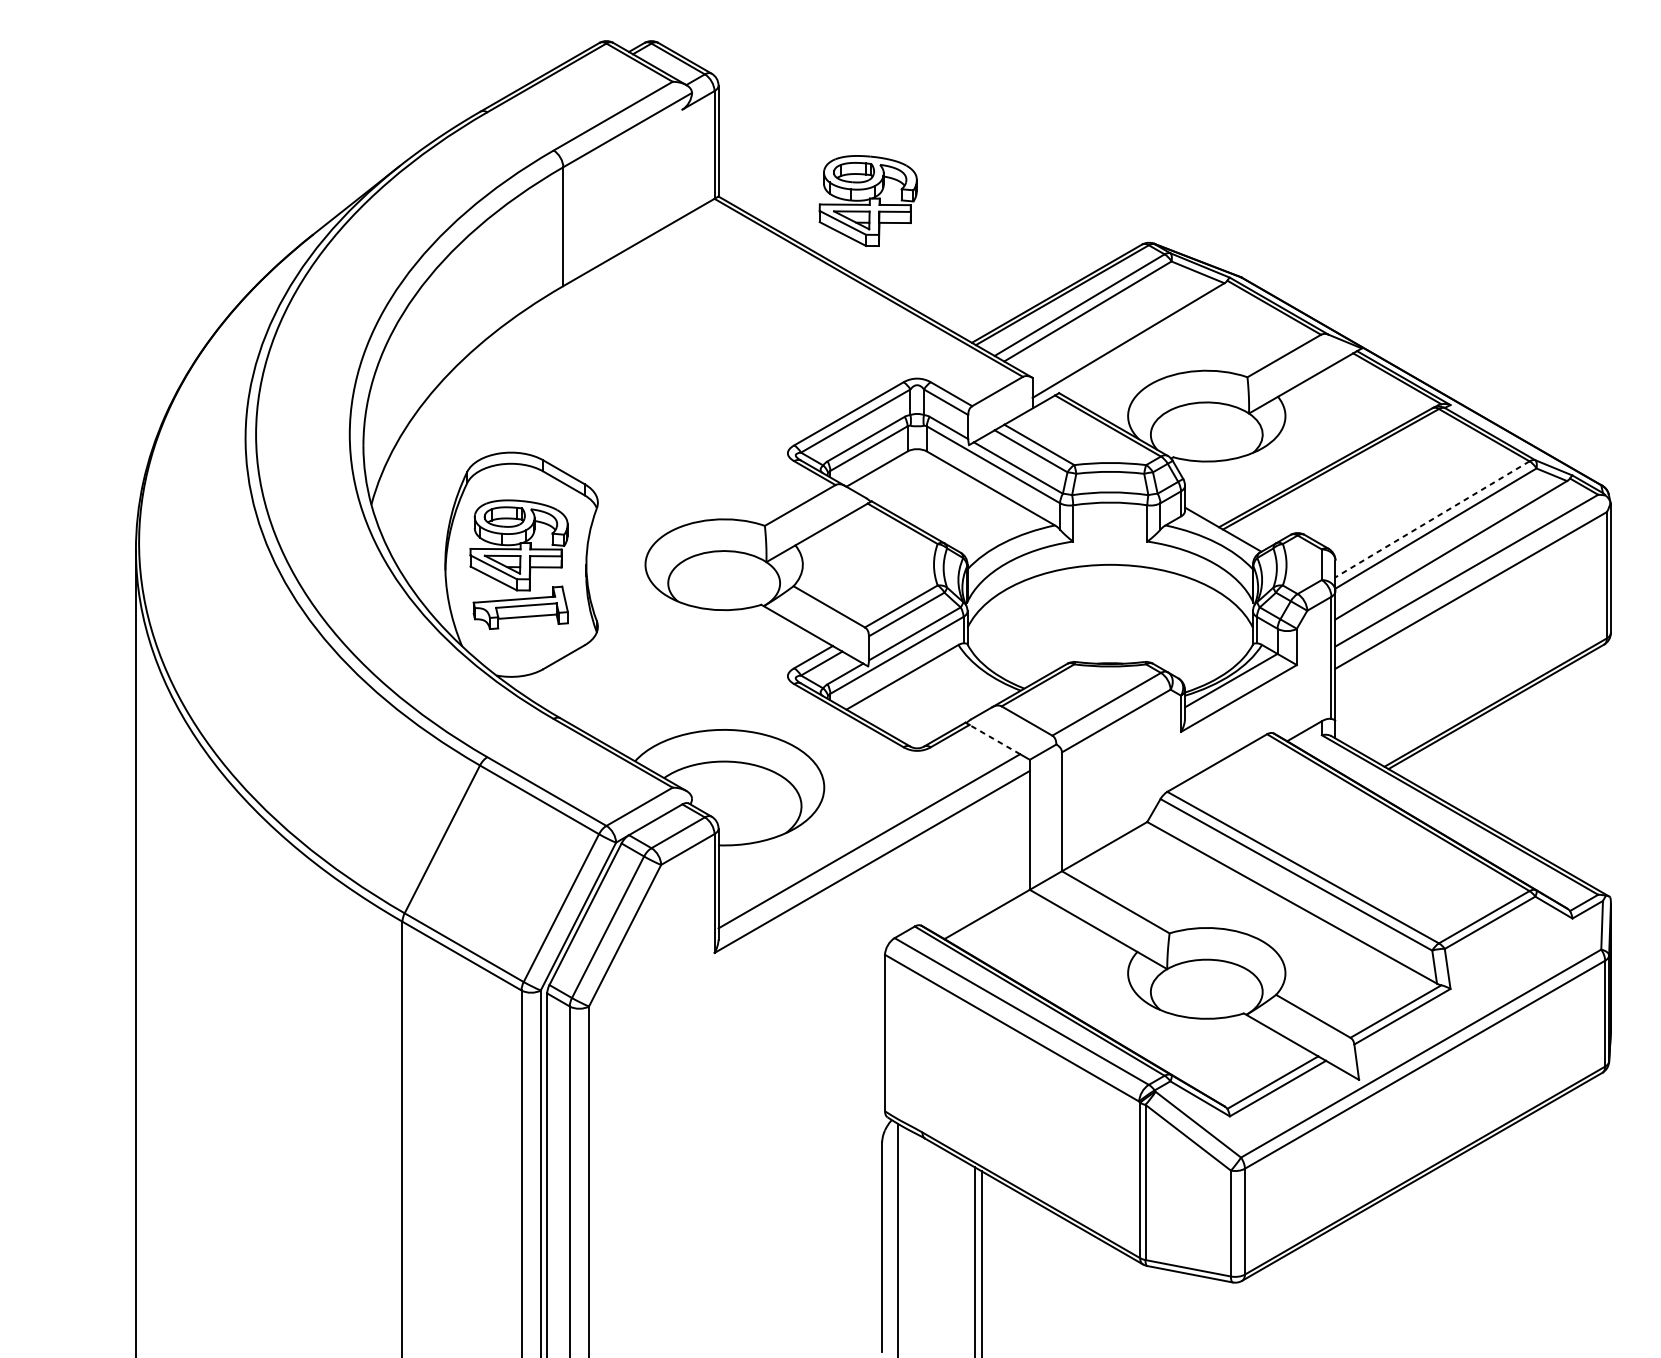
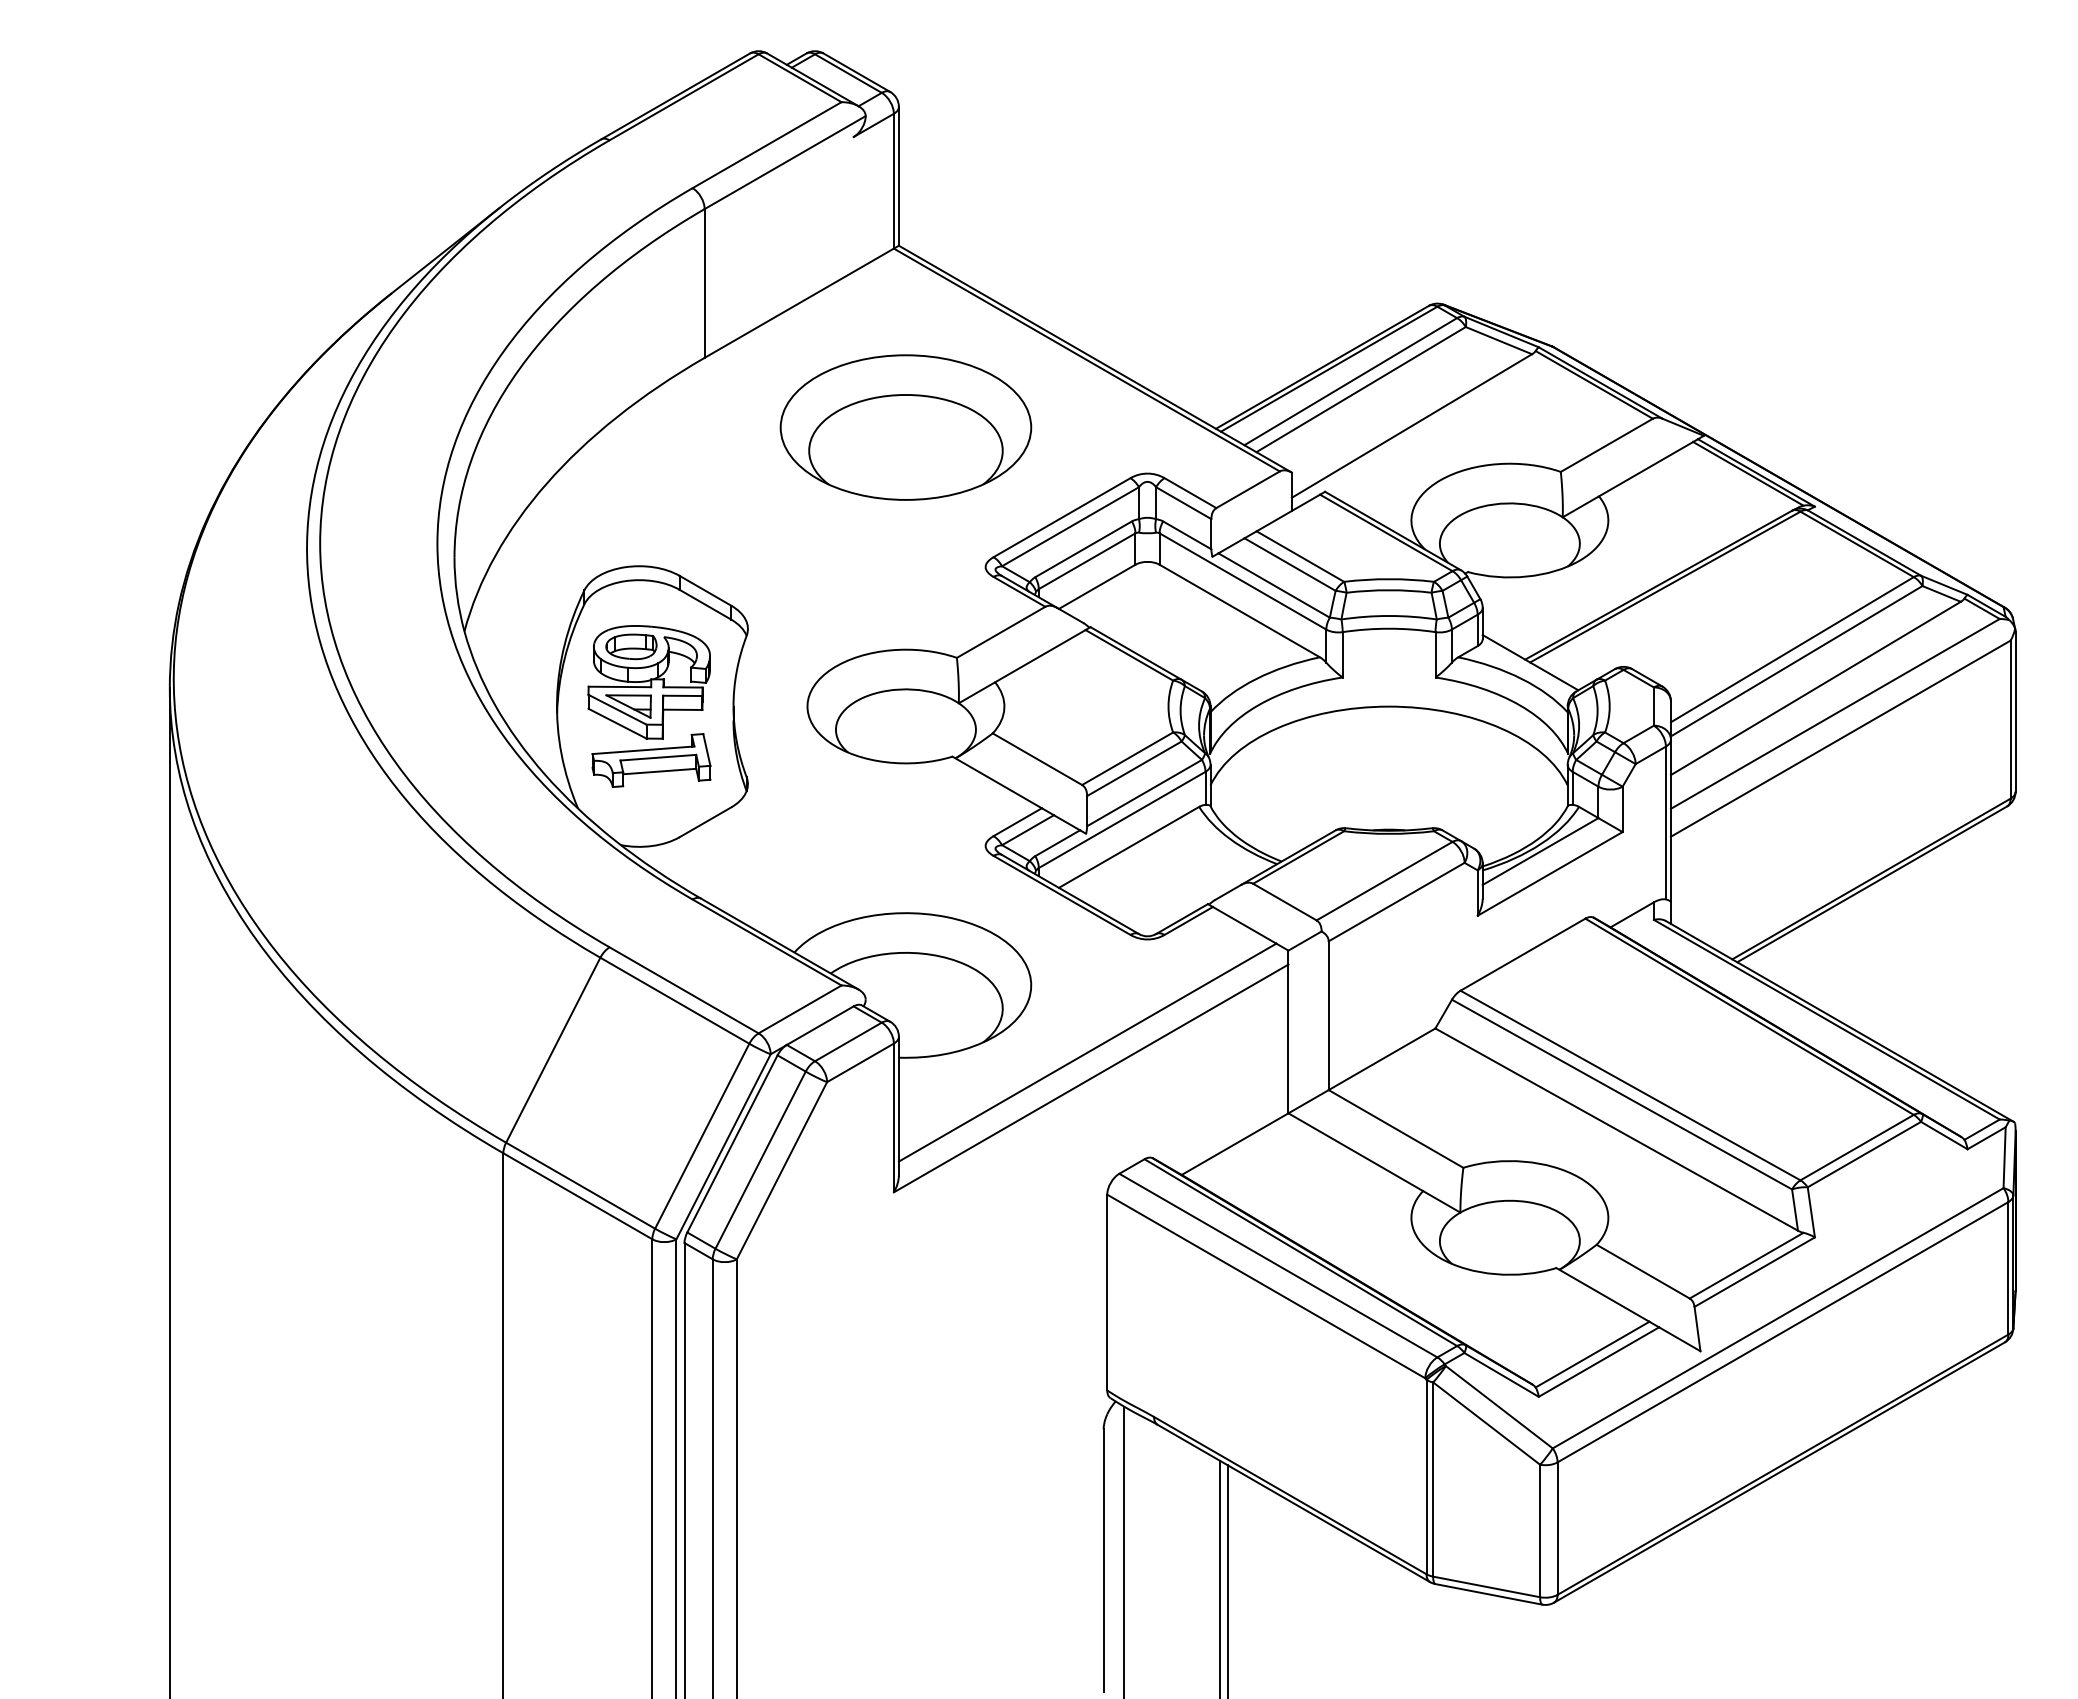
part: (867, 201) -> (1085, 251), removed
part: (723, 341) -> (905, 427), added
line: (1431, 519) -> (1791, 649), dashed -> solid
line: (994, 739) -> (1244, 925), dashed -> solid

